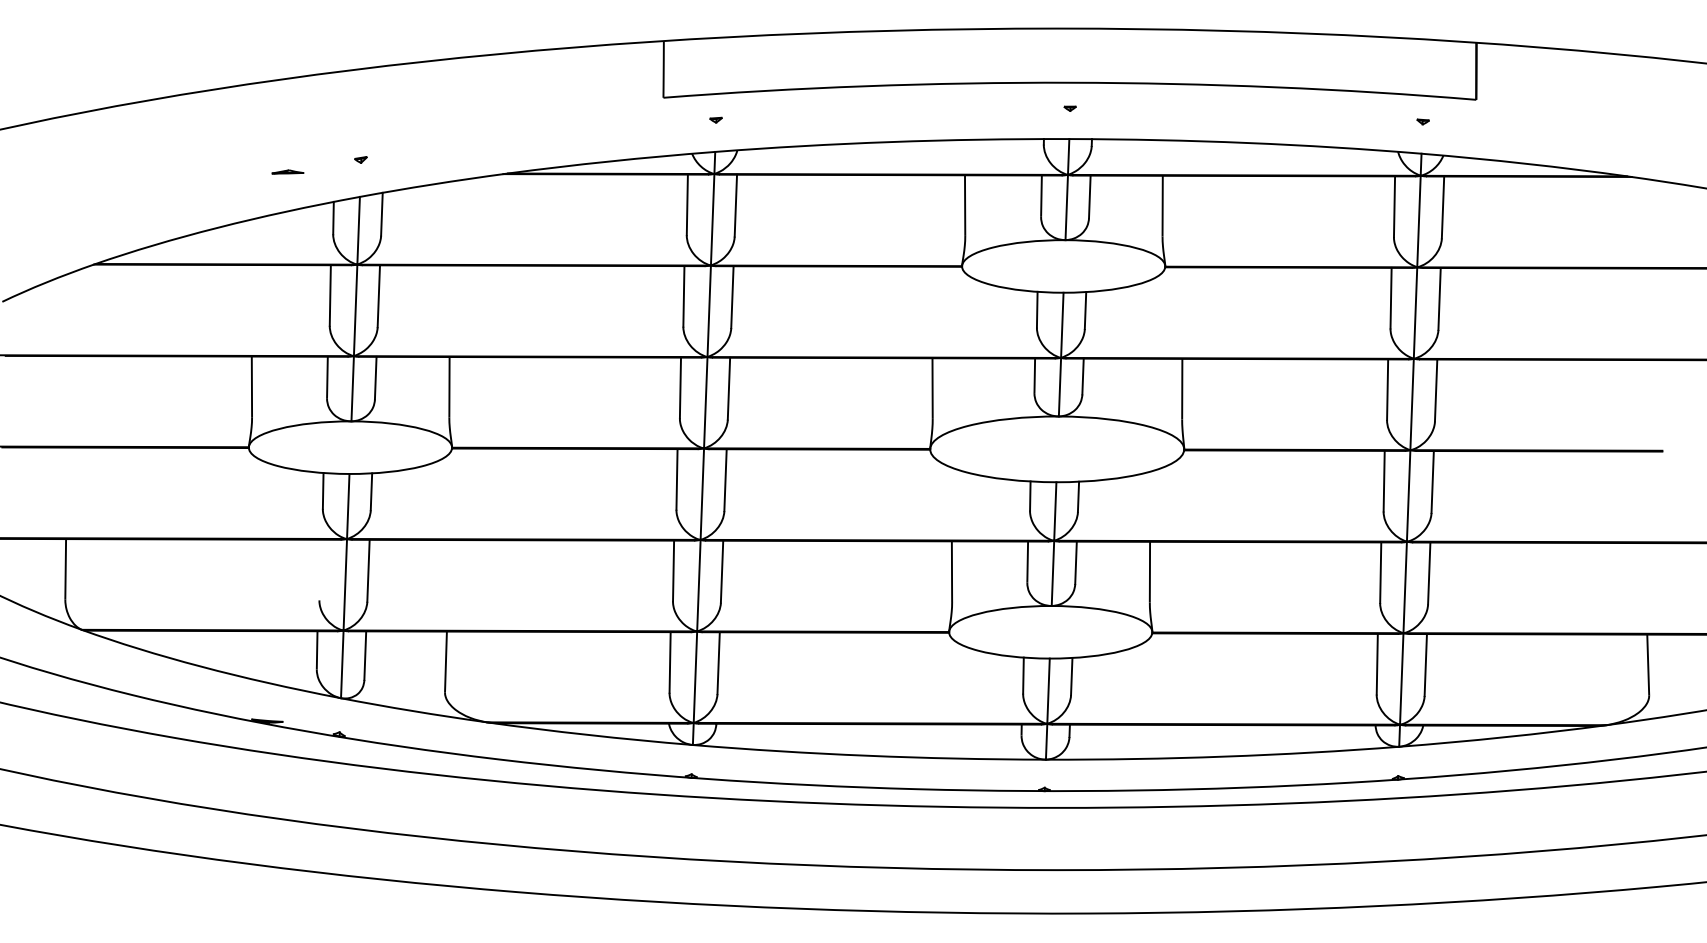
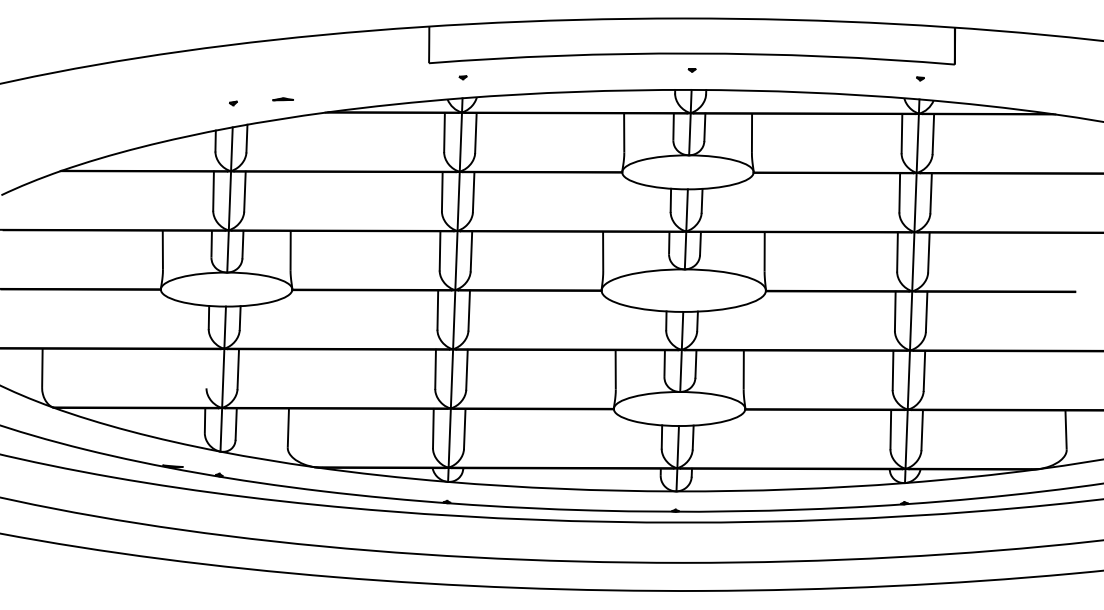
line: (286, 172) -> (282, 99), moved

